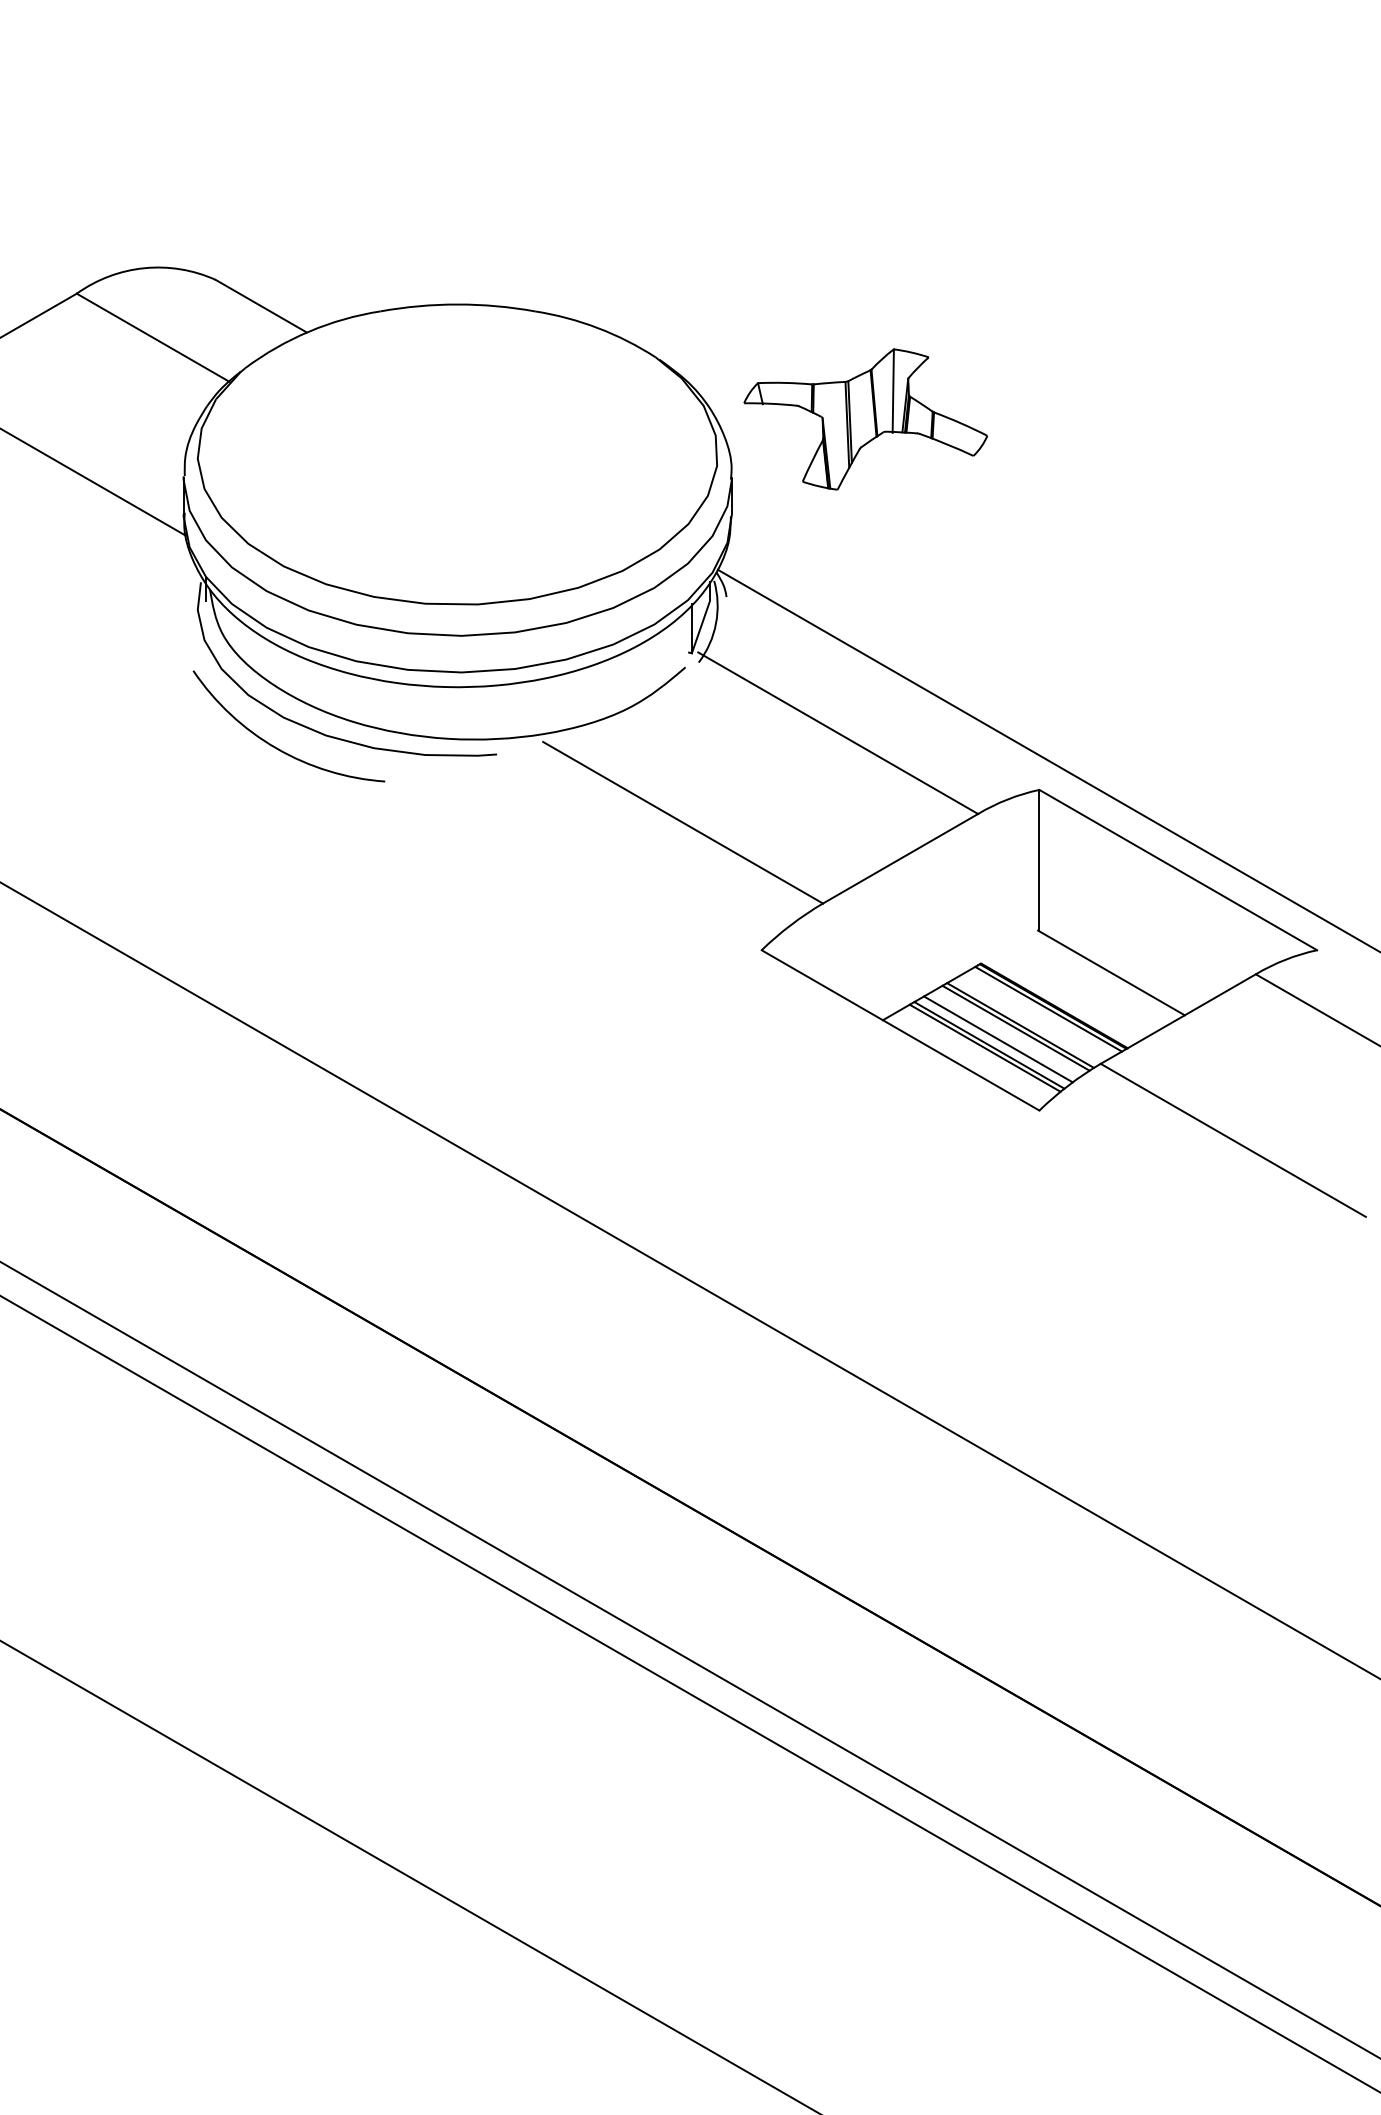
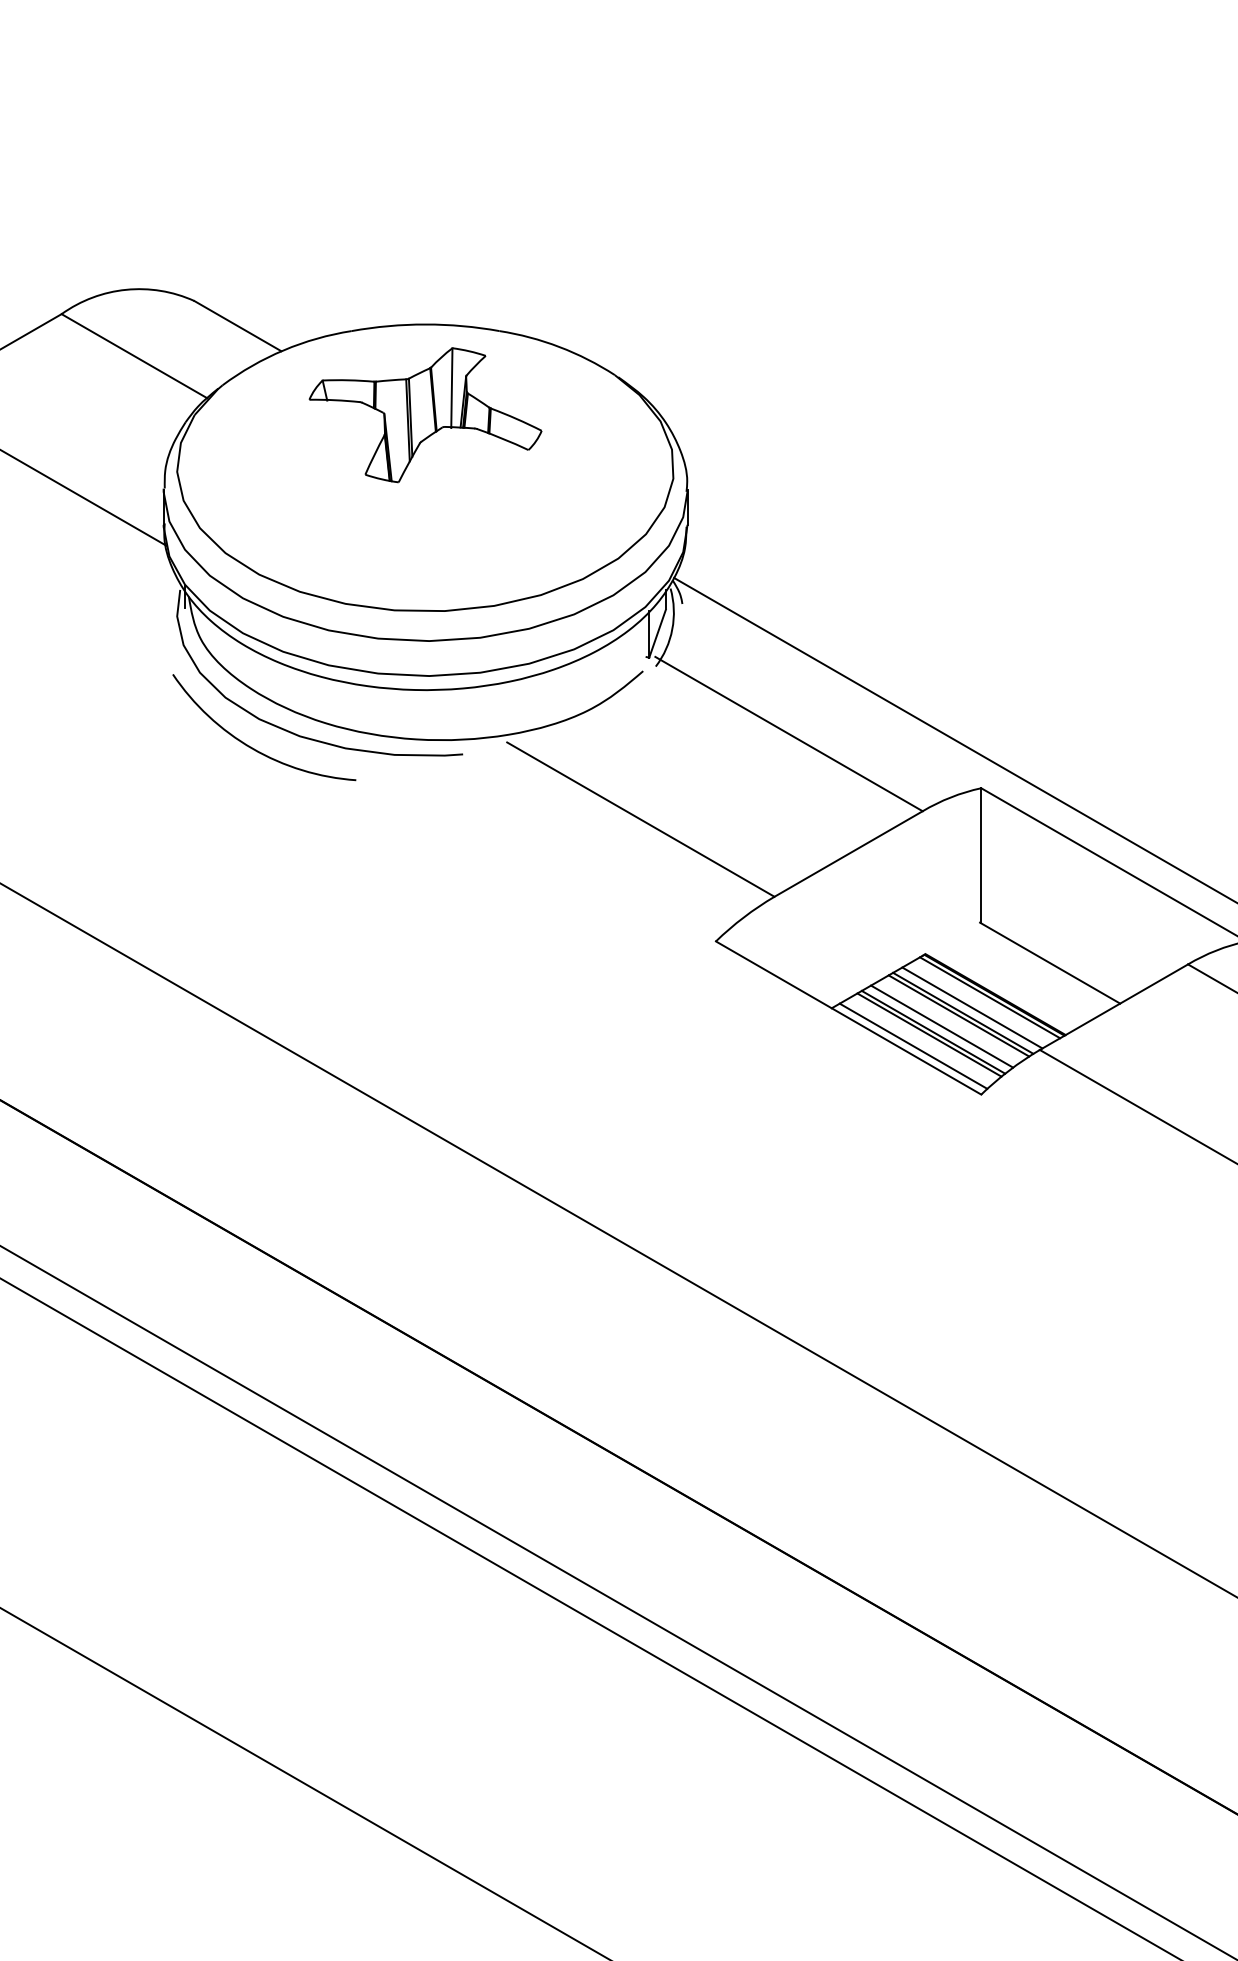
part: (865, 419) -> (425, 415), moved
line: (1029, 1019) -> (971, 1007), added
line: (968, 1059) -> (913, 1045), added

